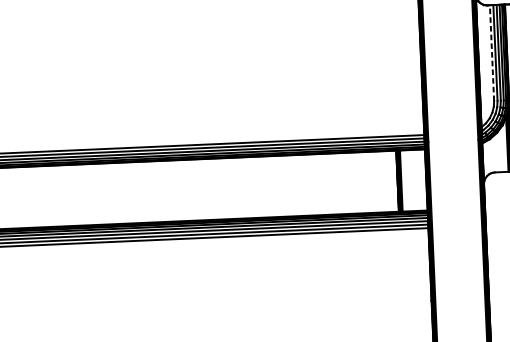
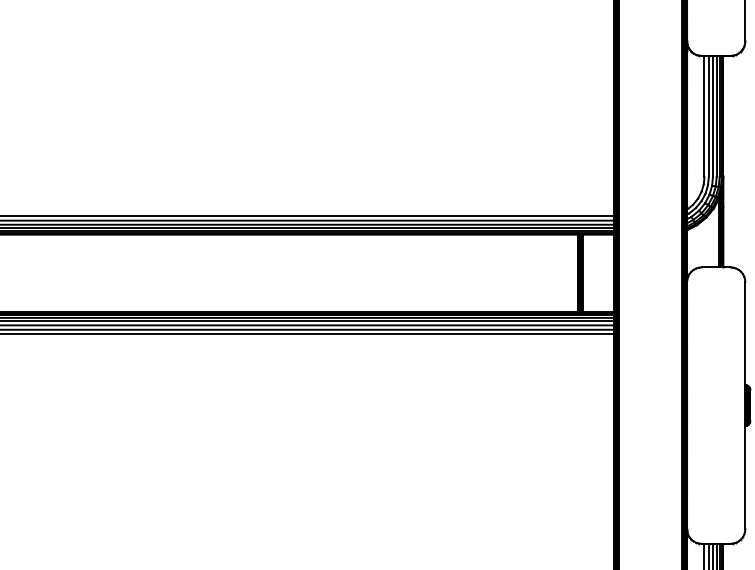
line: (492, 53) -> (704, 116), dashed -> solid

